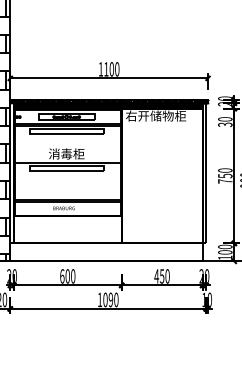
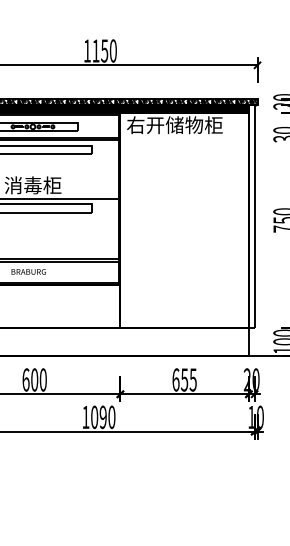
text: (111, 69) -> (104, 51), 1100 -> 1150
text: (161, 276) -> (183, 380), 450 -> 655

